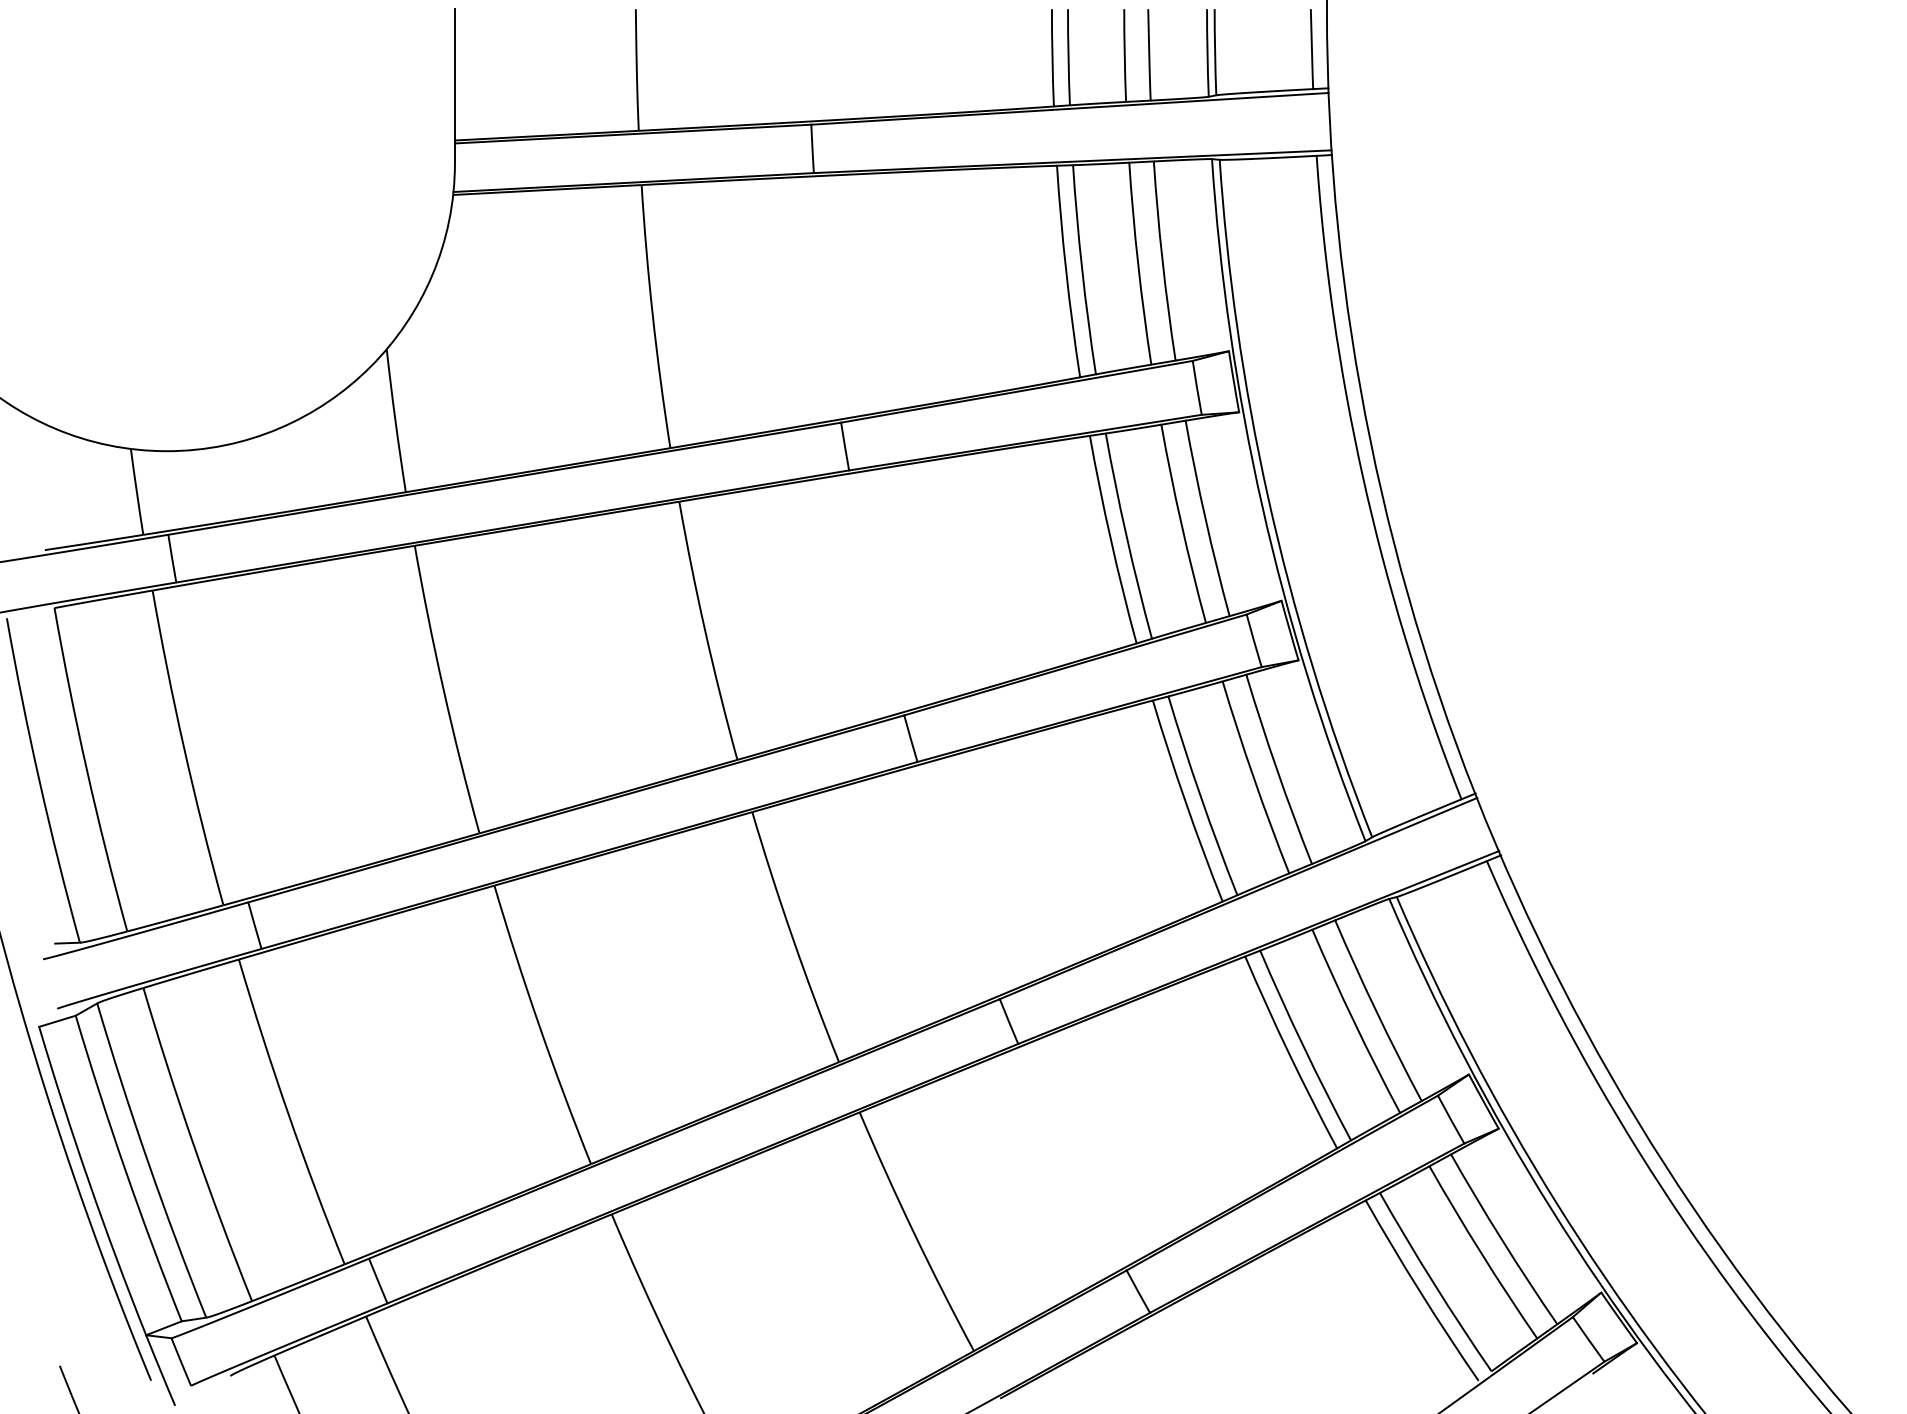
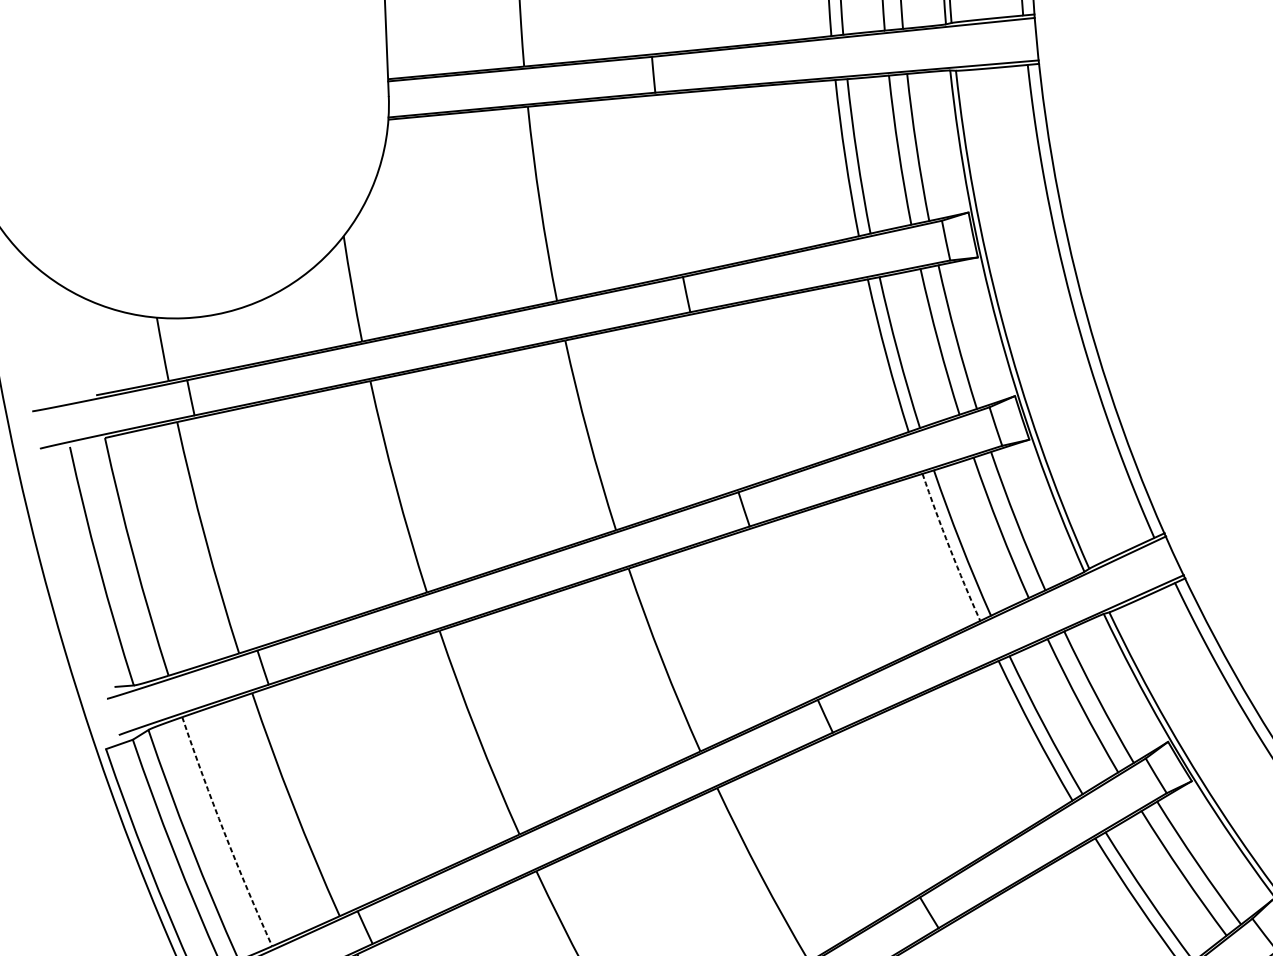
arc: (1185, 801) -> (949, 547), solid -> dashed
arc: (194, 1145) -> (224, 832), solid -> dashed

